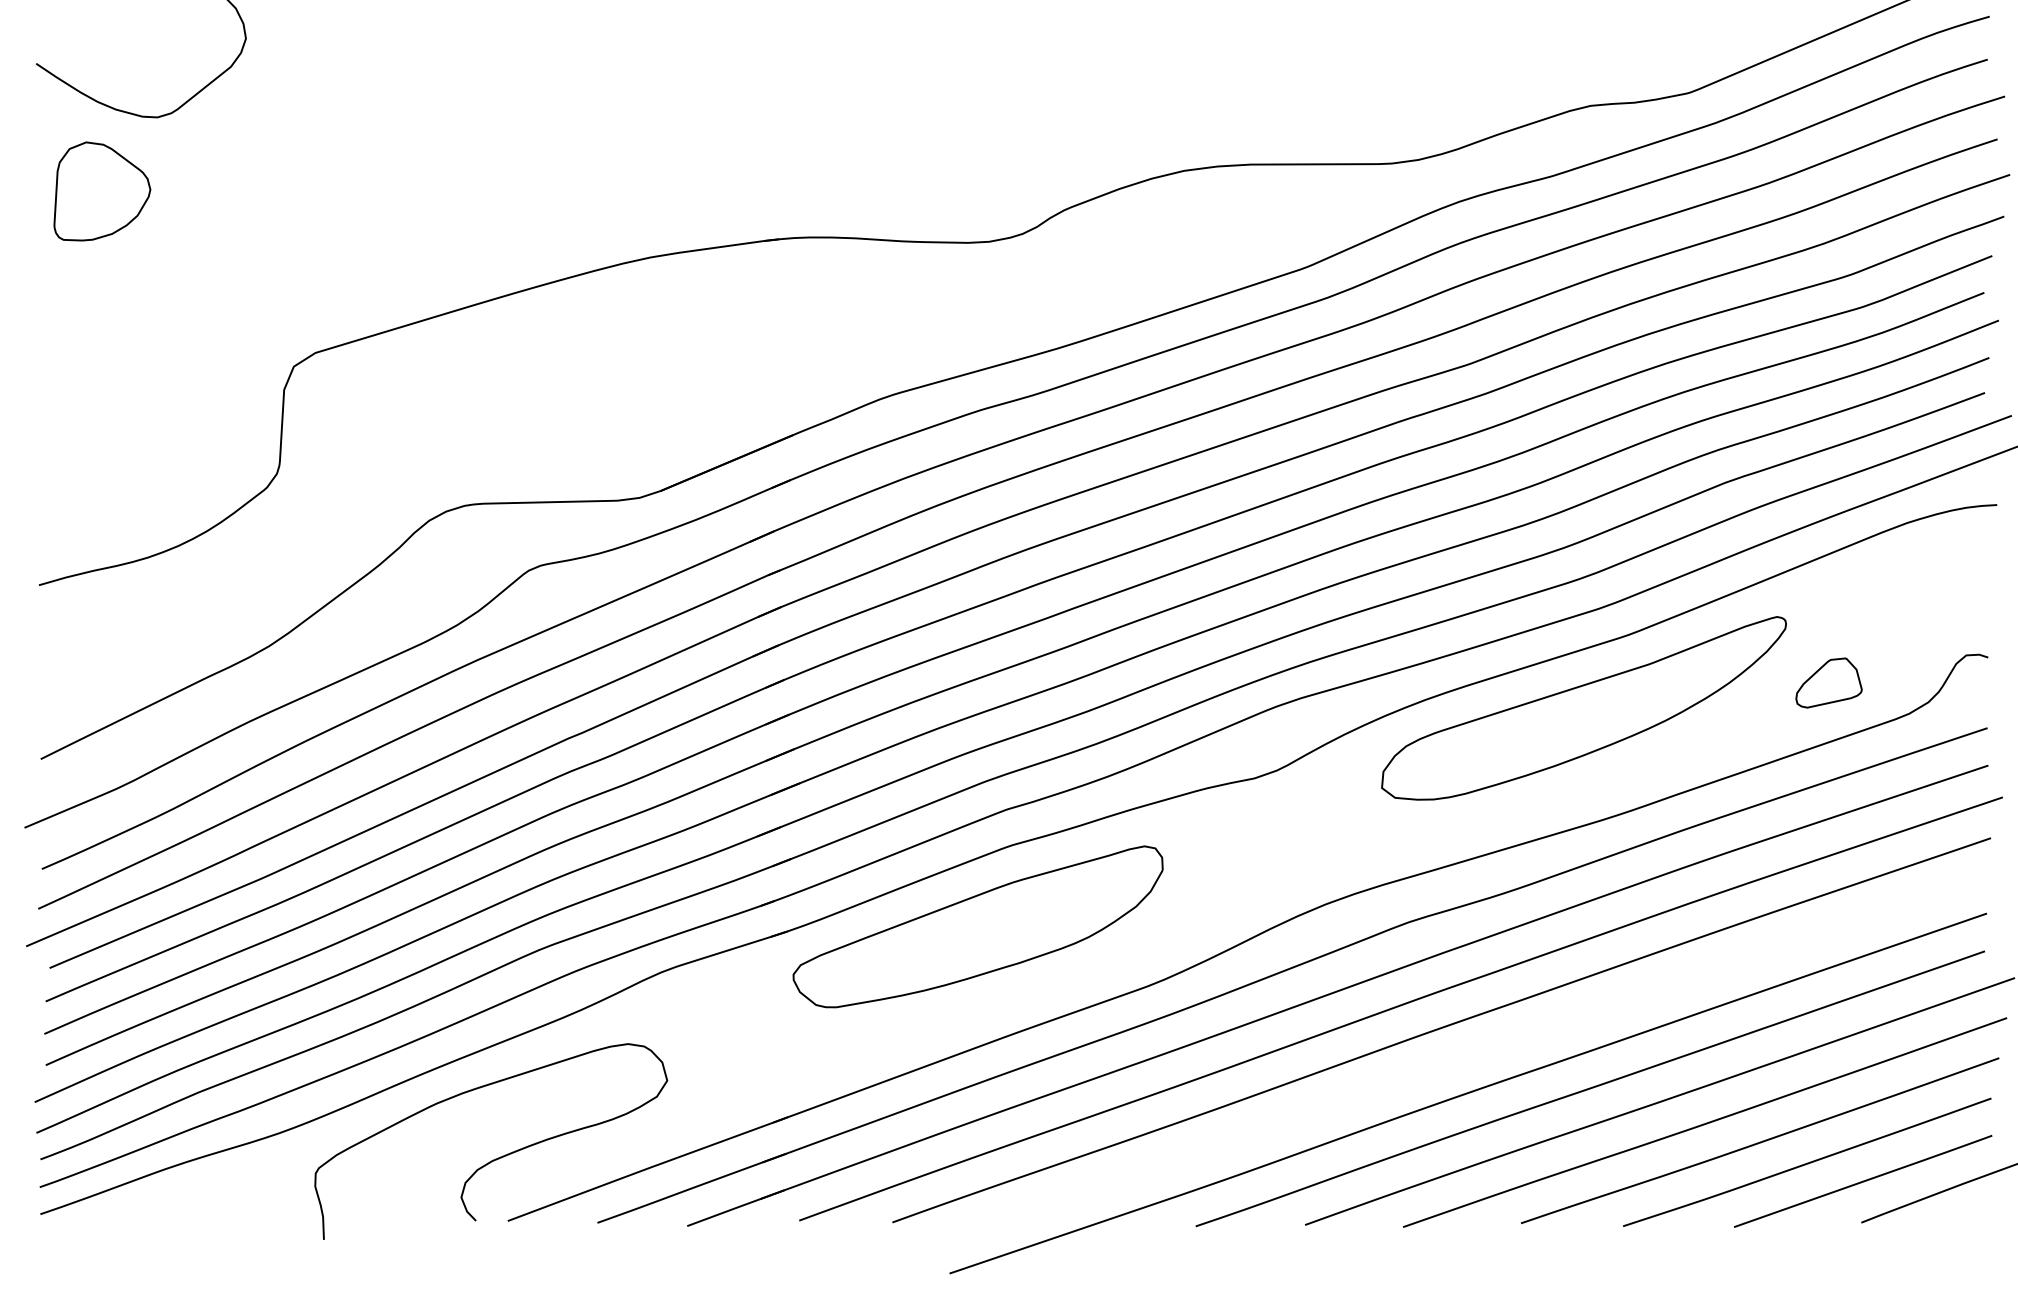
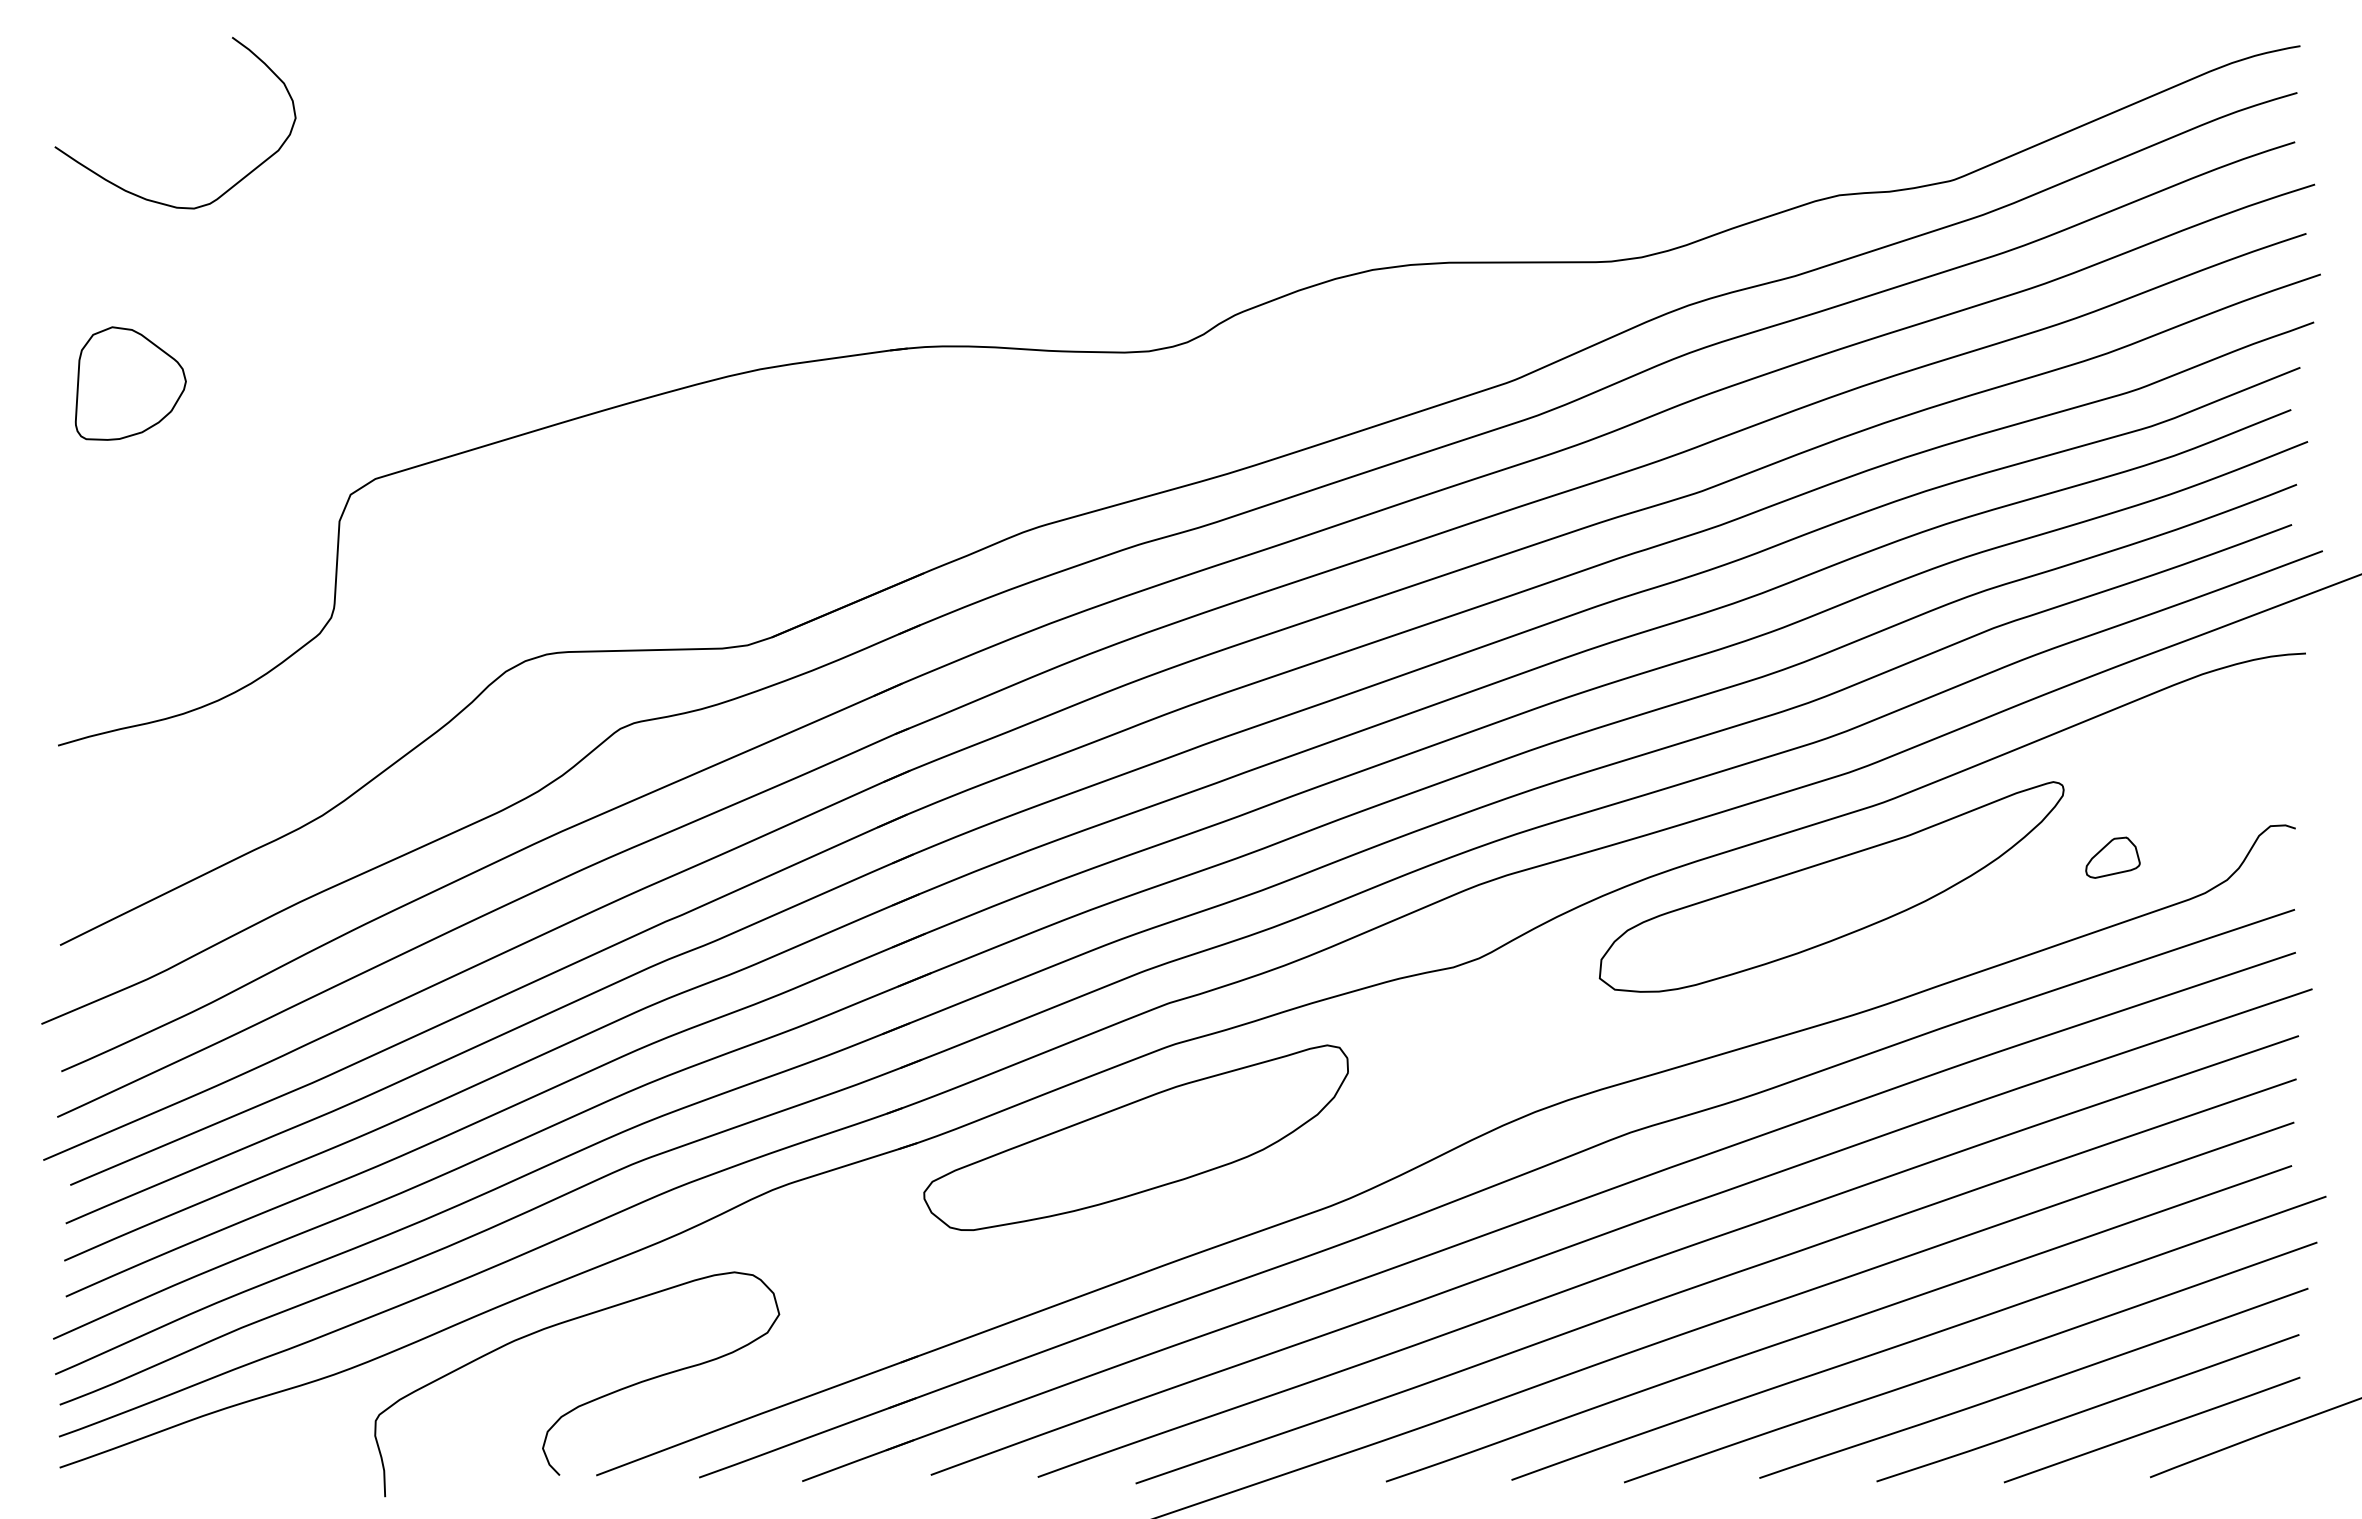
part: (102, 191) -> (130, 383), moved
part: (1828, 682) -> (2112, 857), size x0.71
curve: (1482, 1051) -> (1715, 1280), added

